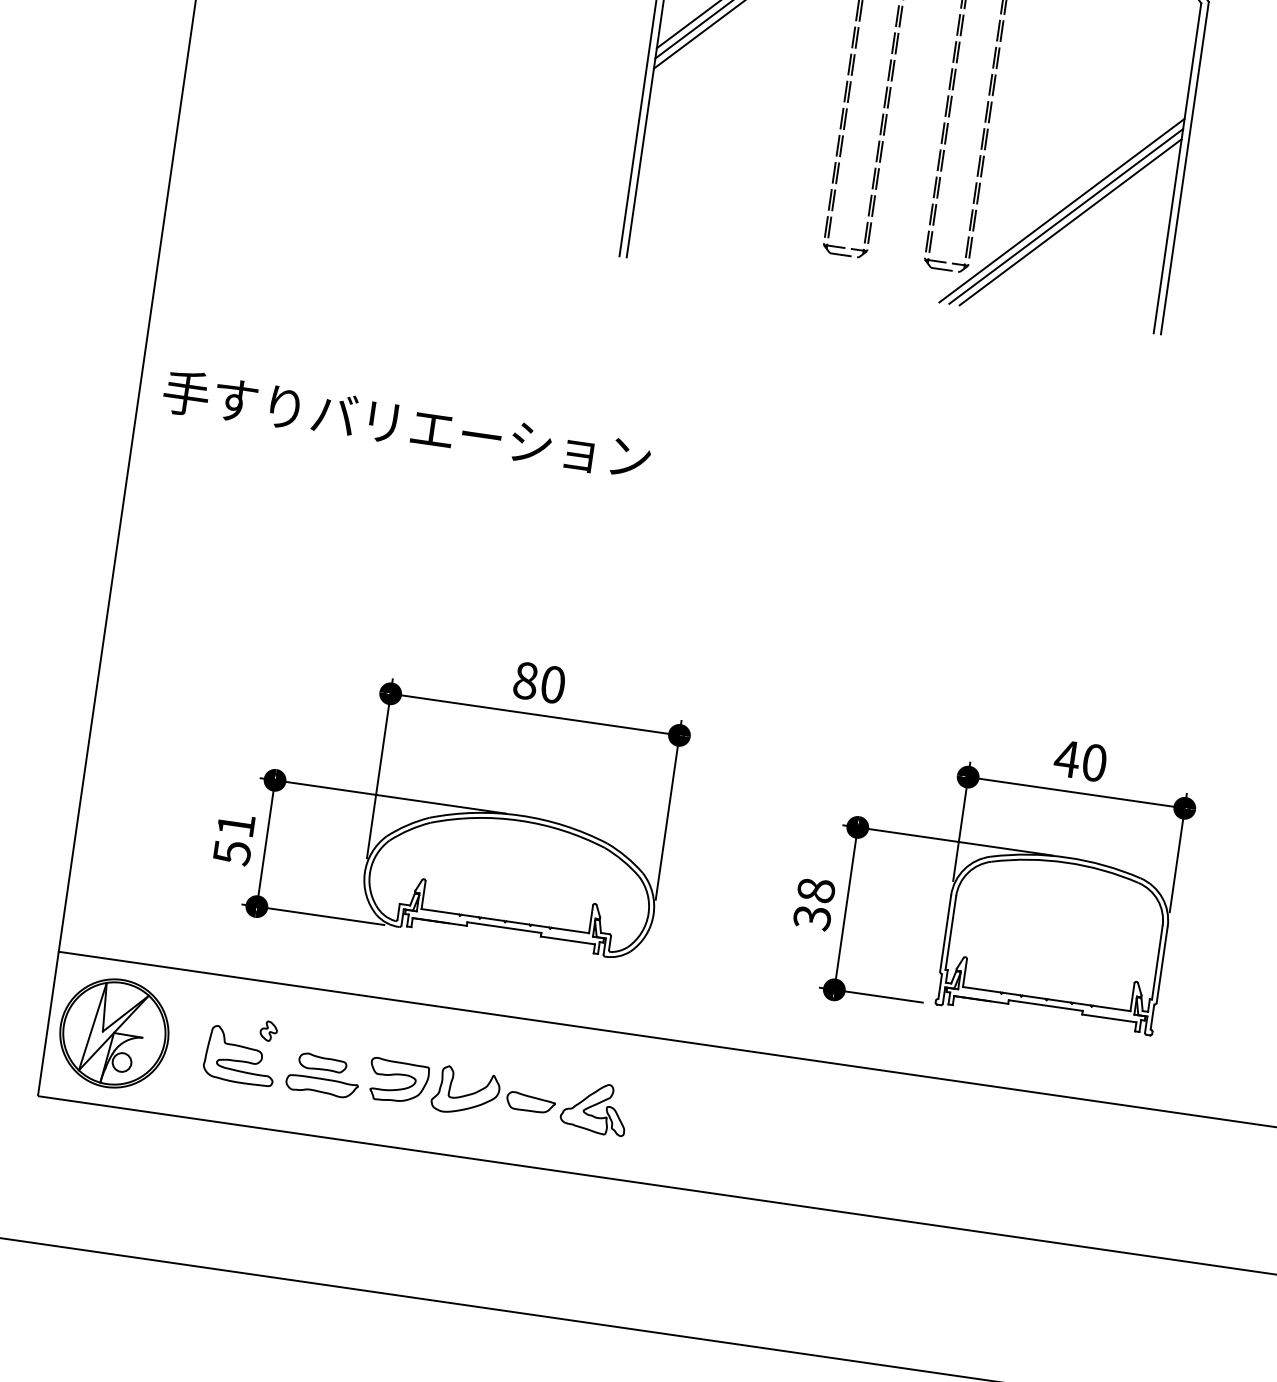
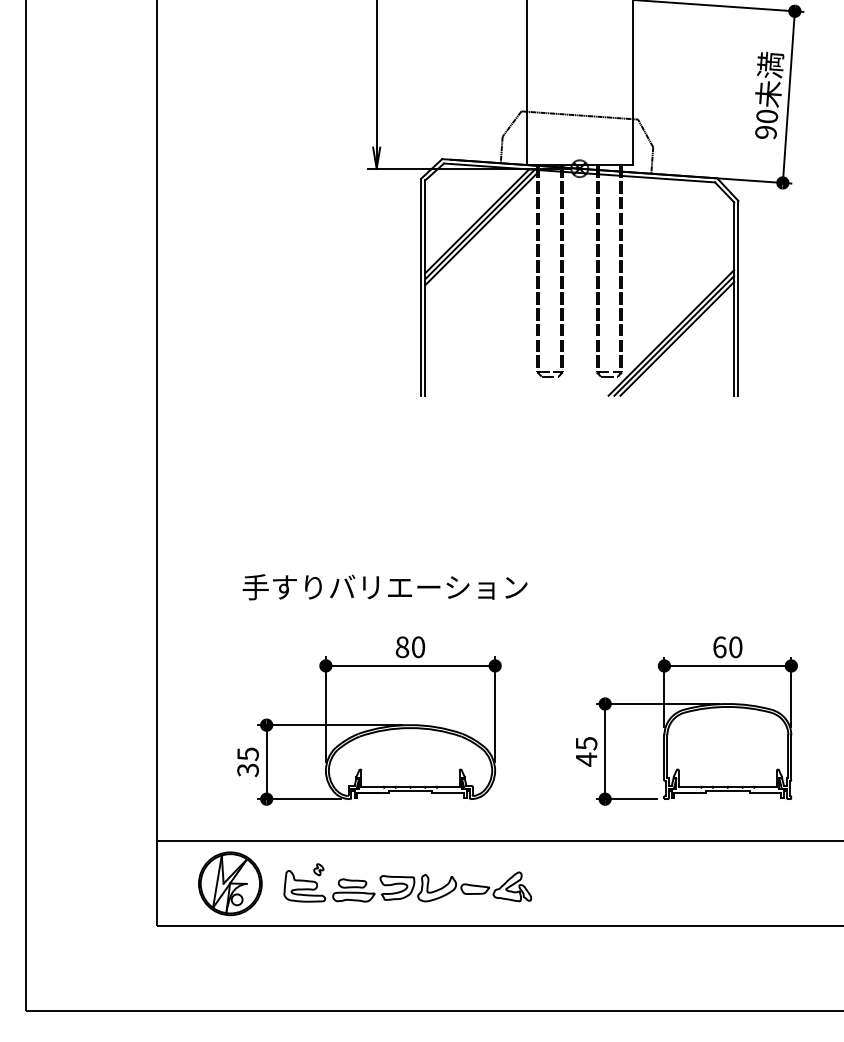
text: (405, 425) -> (384, 587), moved
text: (1066, 759) -> (719, 647), 40 -> 60
text: (233, 837) -> (247, 761), 51 -> 35
text: (814, 903) -> (586, 751), 38 -> 45
part: (344, 1066) -> (365, 883), moved

